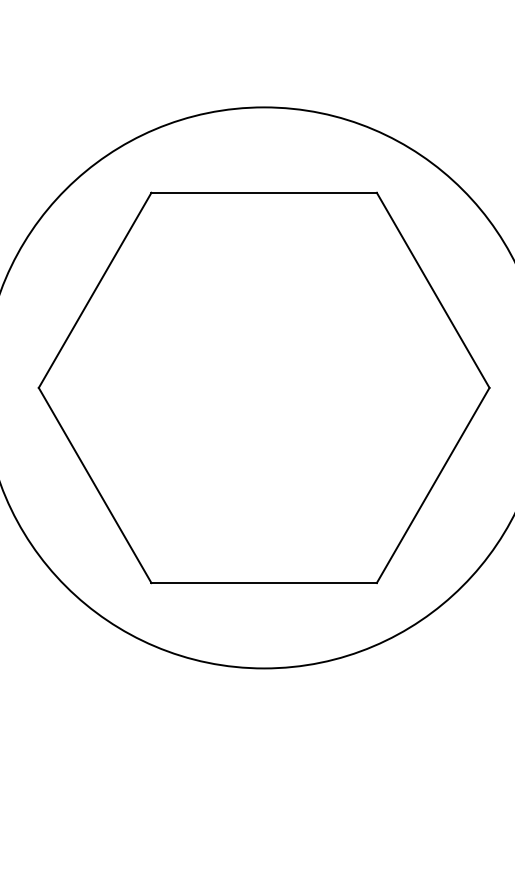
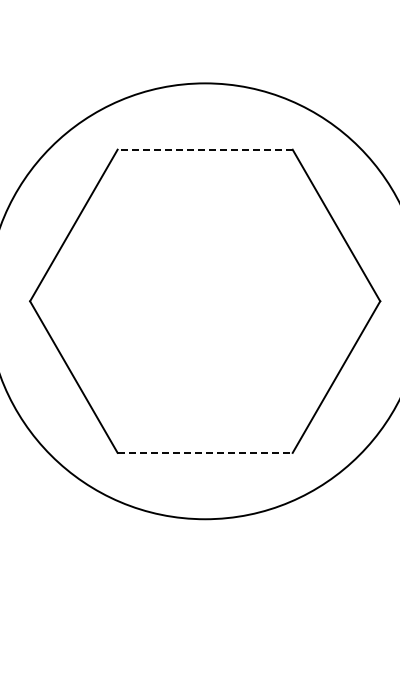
line: (264, 192) -> (205, 149), solid -> dashed
line: (264, 582) -> (205, 452), solid -> dashed

